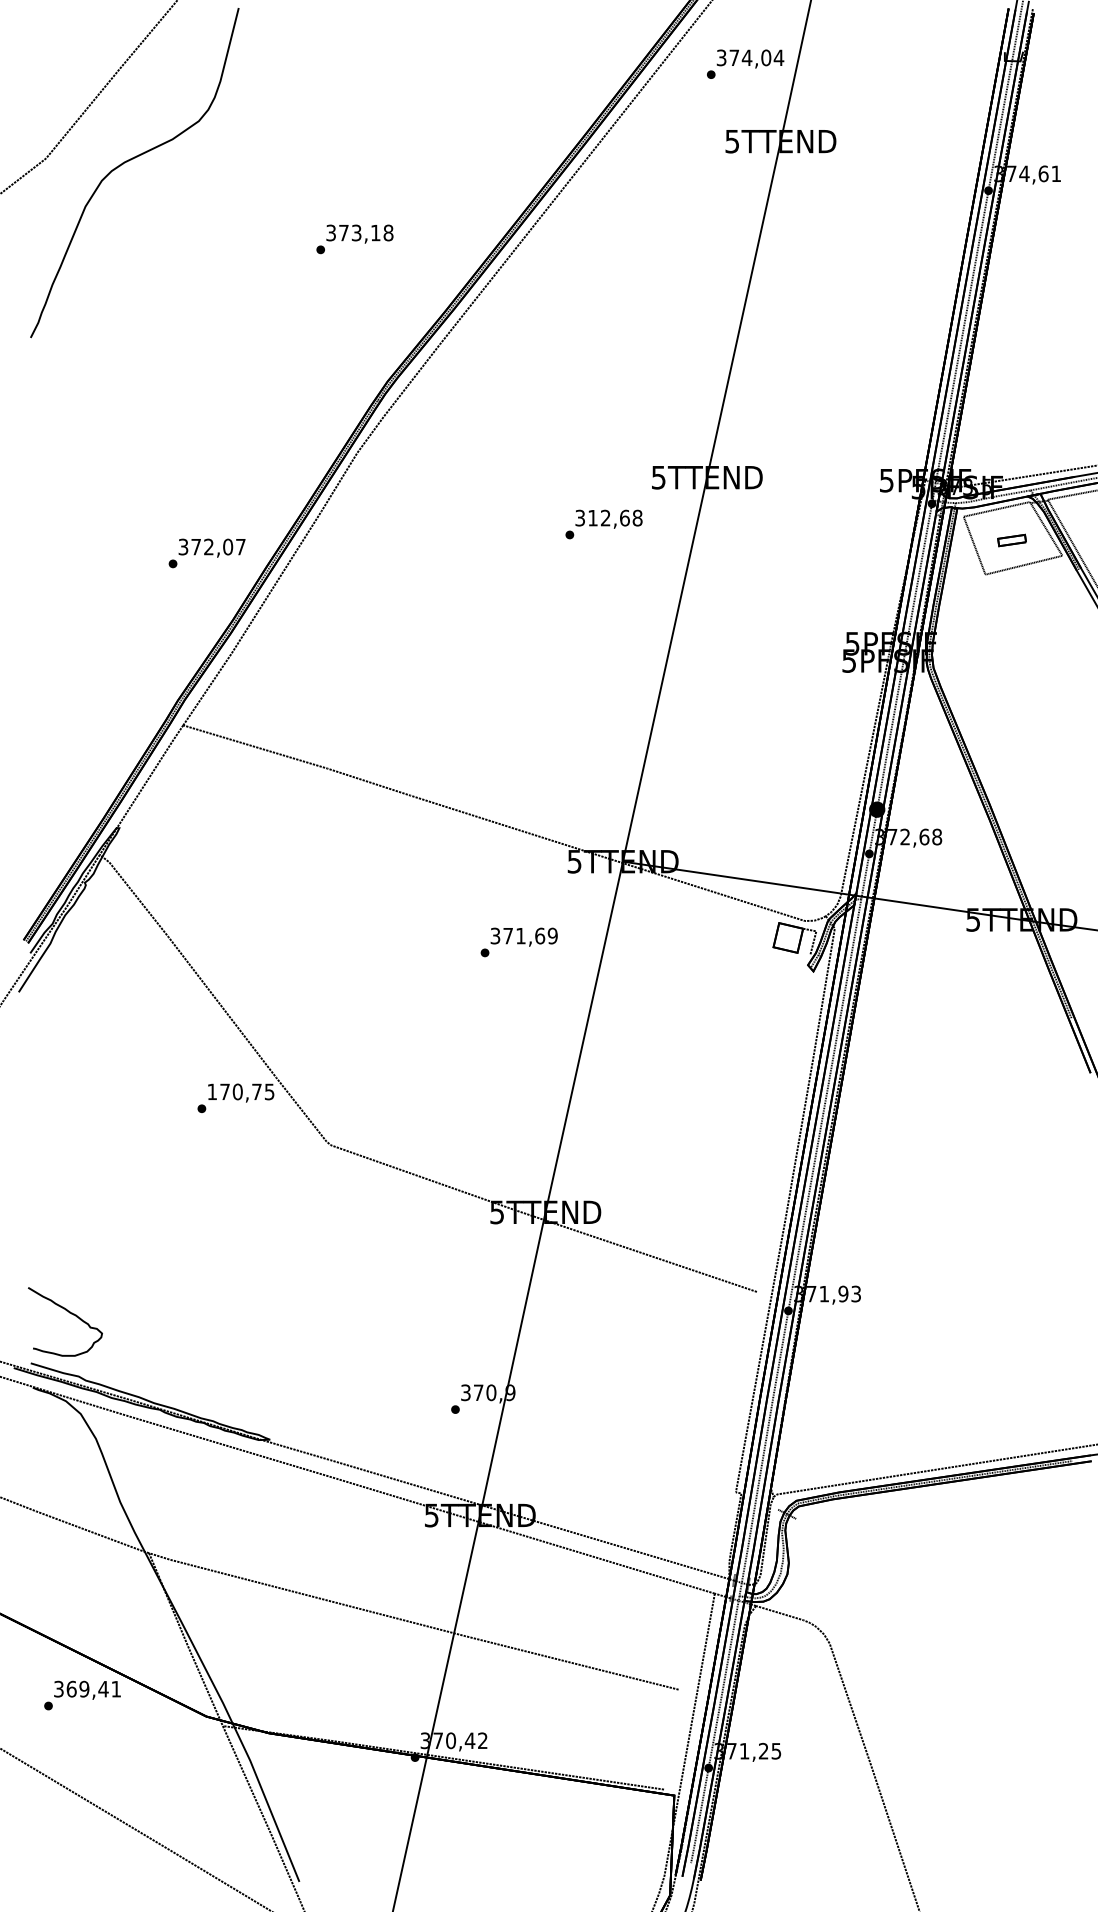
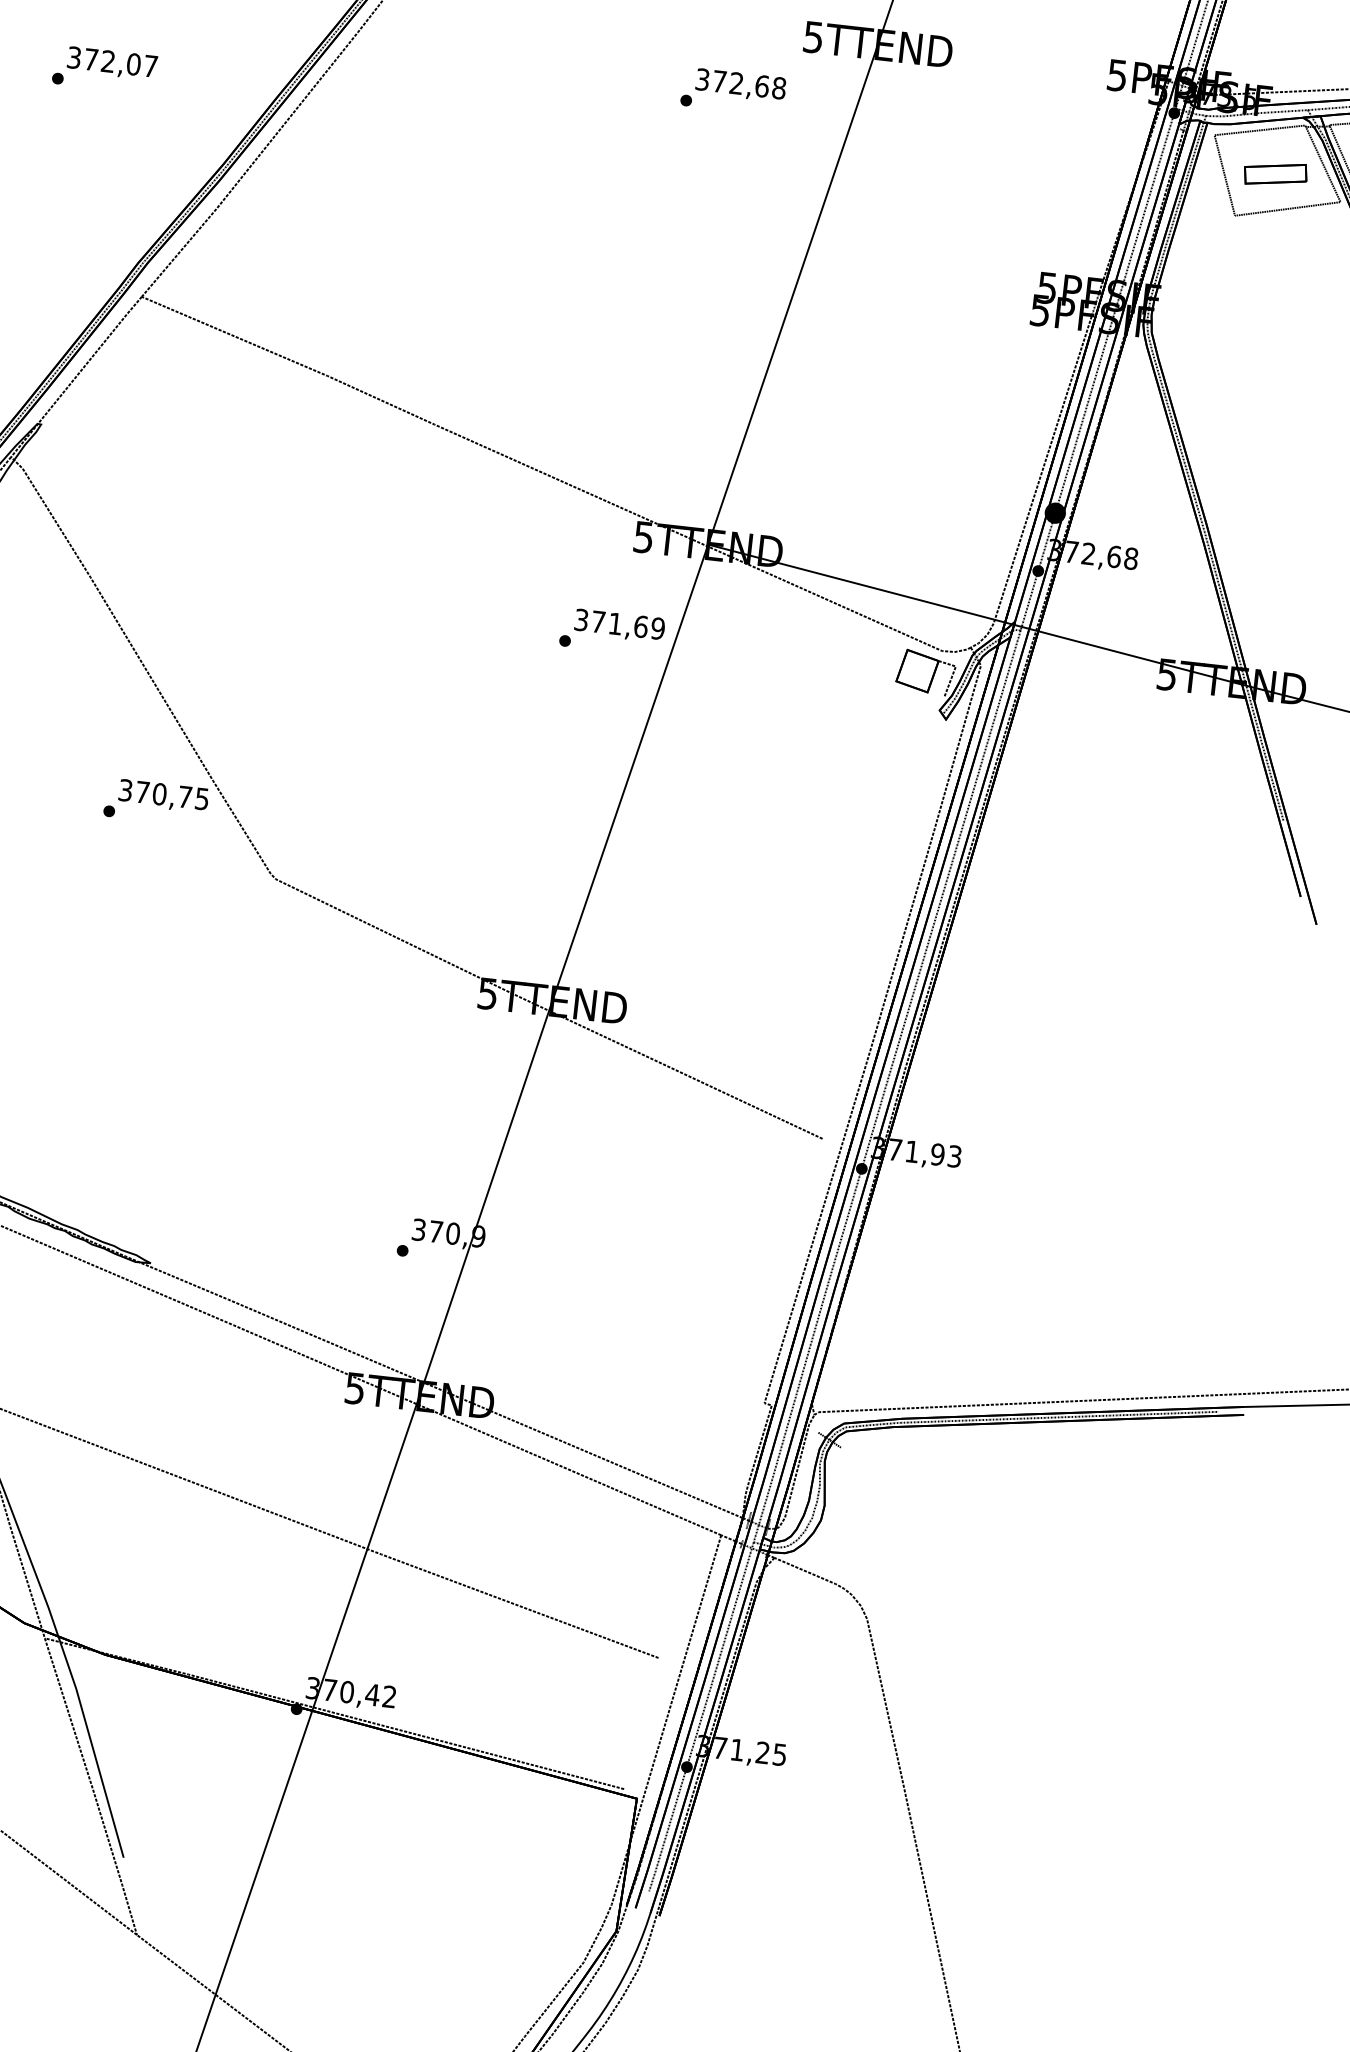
text: (592, 518) -> (718, 82), 312,68 -> 372,68
part: (1011, 540) -> (1274, 174), size x1.67
text: (206, 553) -> (104, 69), moved
text: (518, 942) -> (611, 632), moved
text: (212, 1091) -> (125, 789), 170,75 -> 370,75

